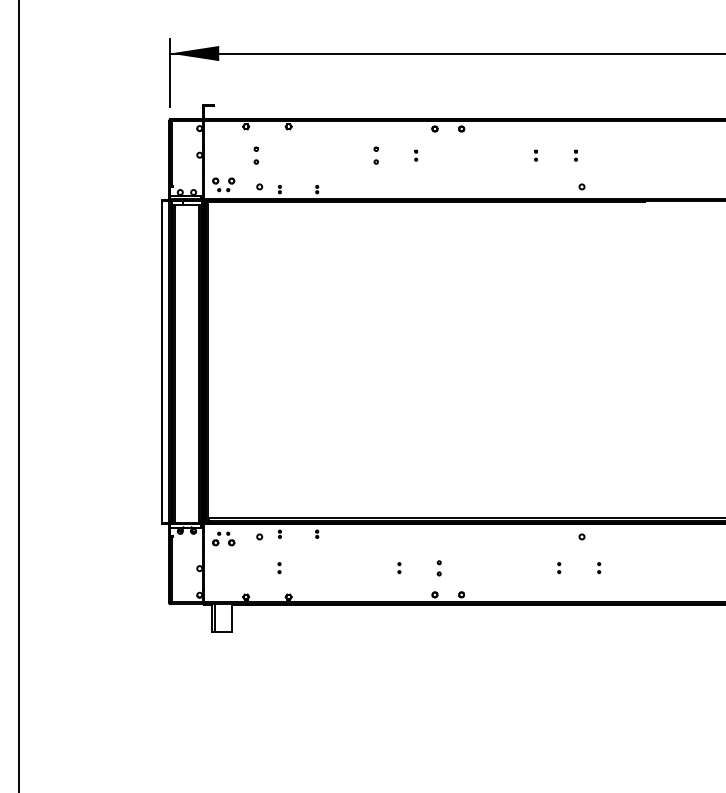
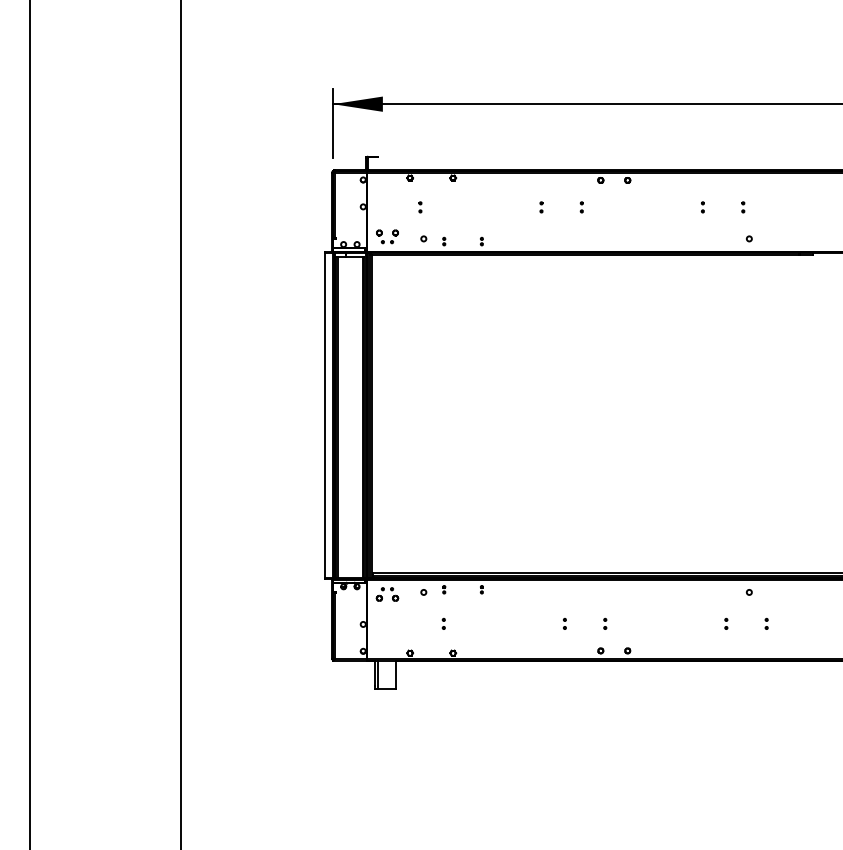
part: (256, 155) -> (420, 207), size x0.62
part: (376, 155) -> (541, 207), size x0.62
part: (439, 567) -> (605, 623), size x0.71

